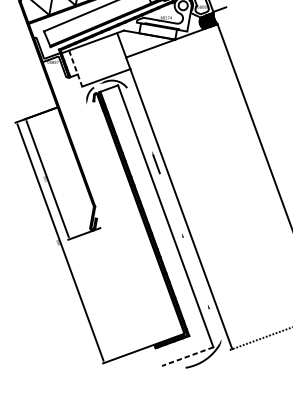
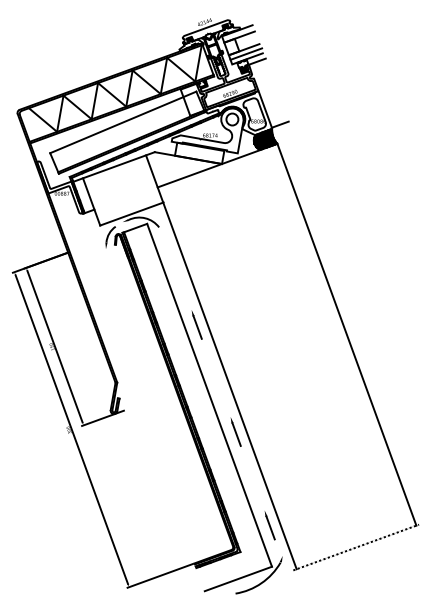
line: (75, 69) -> (91, 202), dashed -> solid
line: (186, 246) -> (236, 434), added
line: (212, 317) -> (270, 527), added
line: (187, 356) -> (238, 578), dashed -> solid

